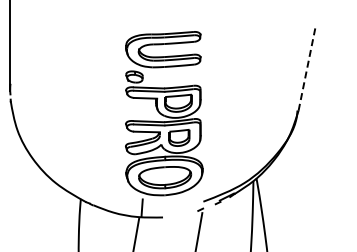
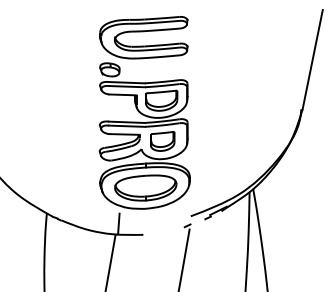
line: (307, 67) -> (313, 58), dashed -> solid

